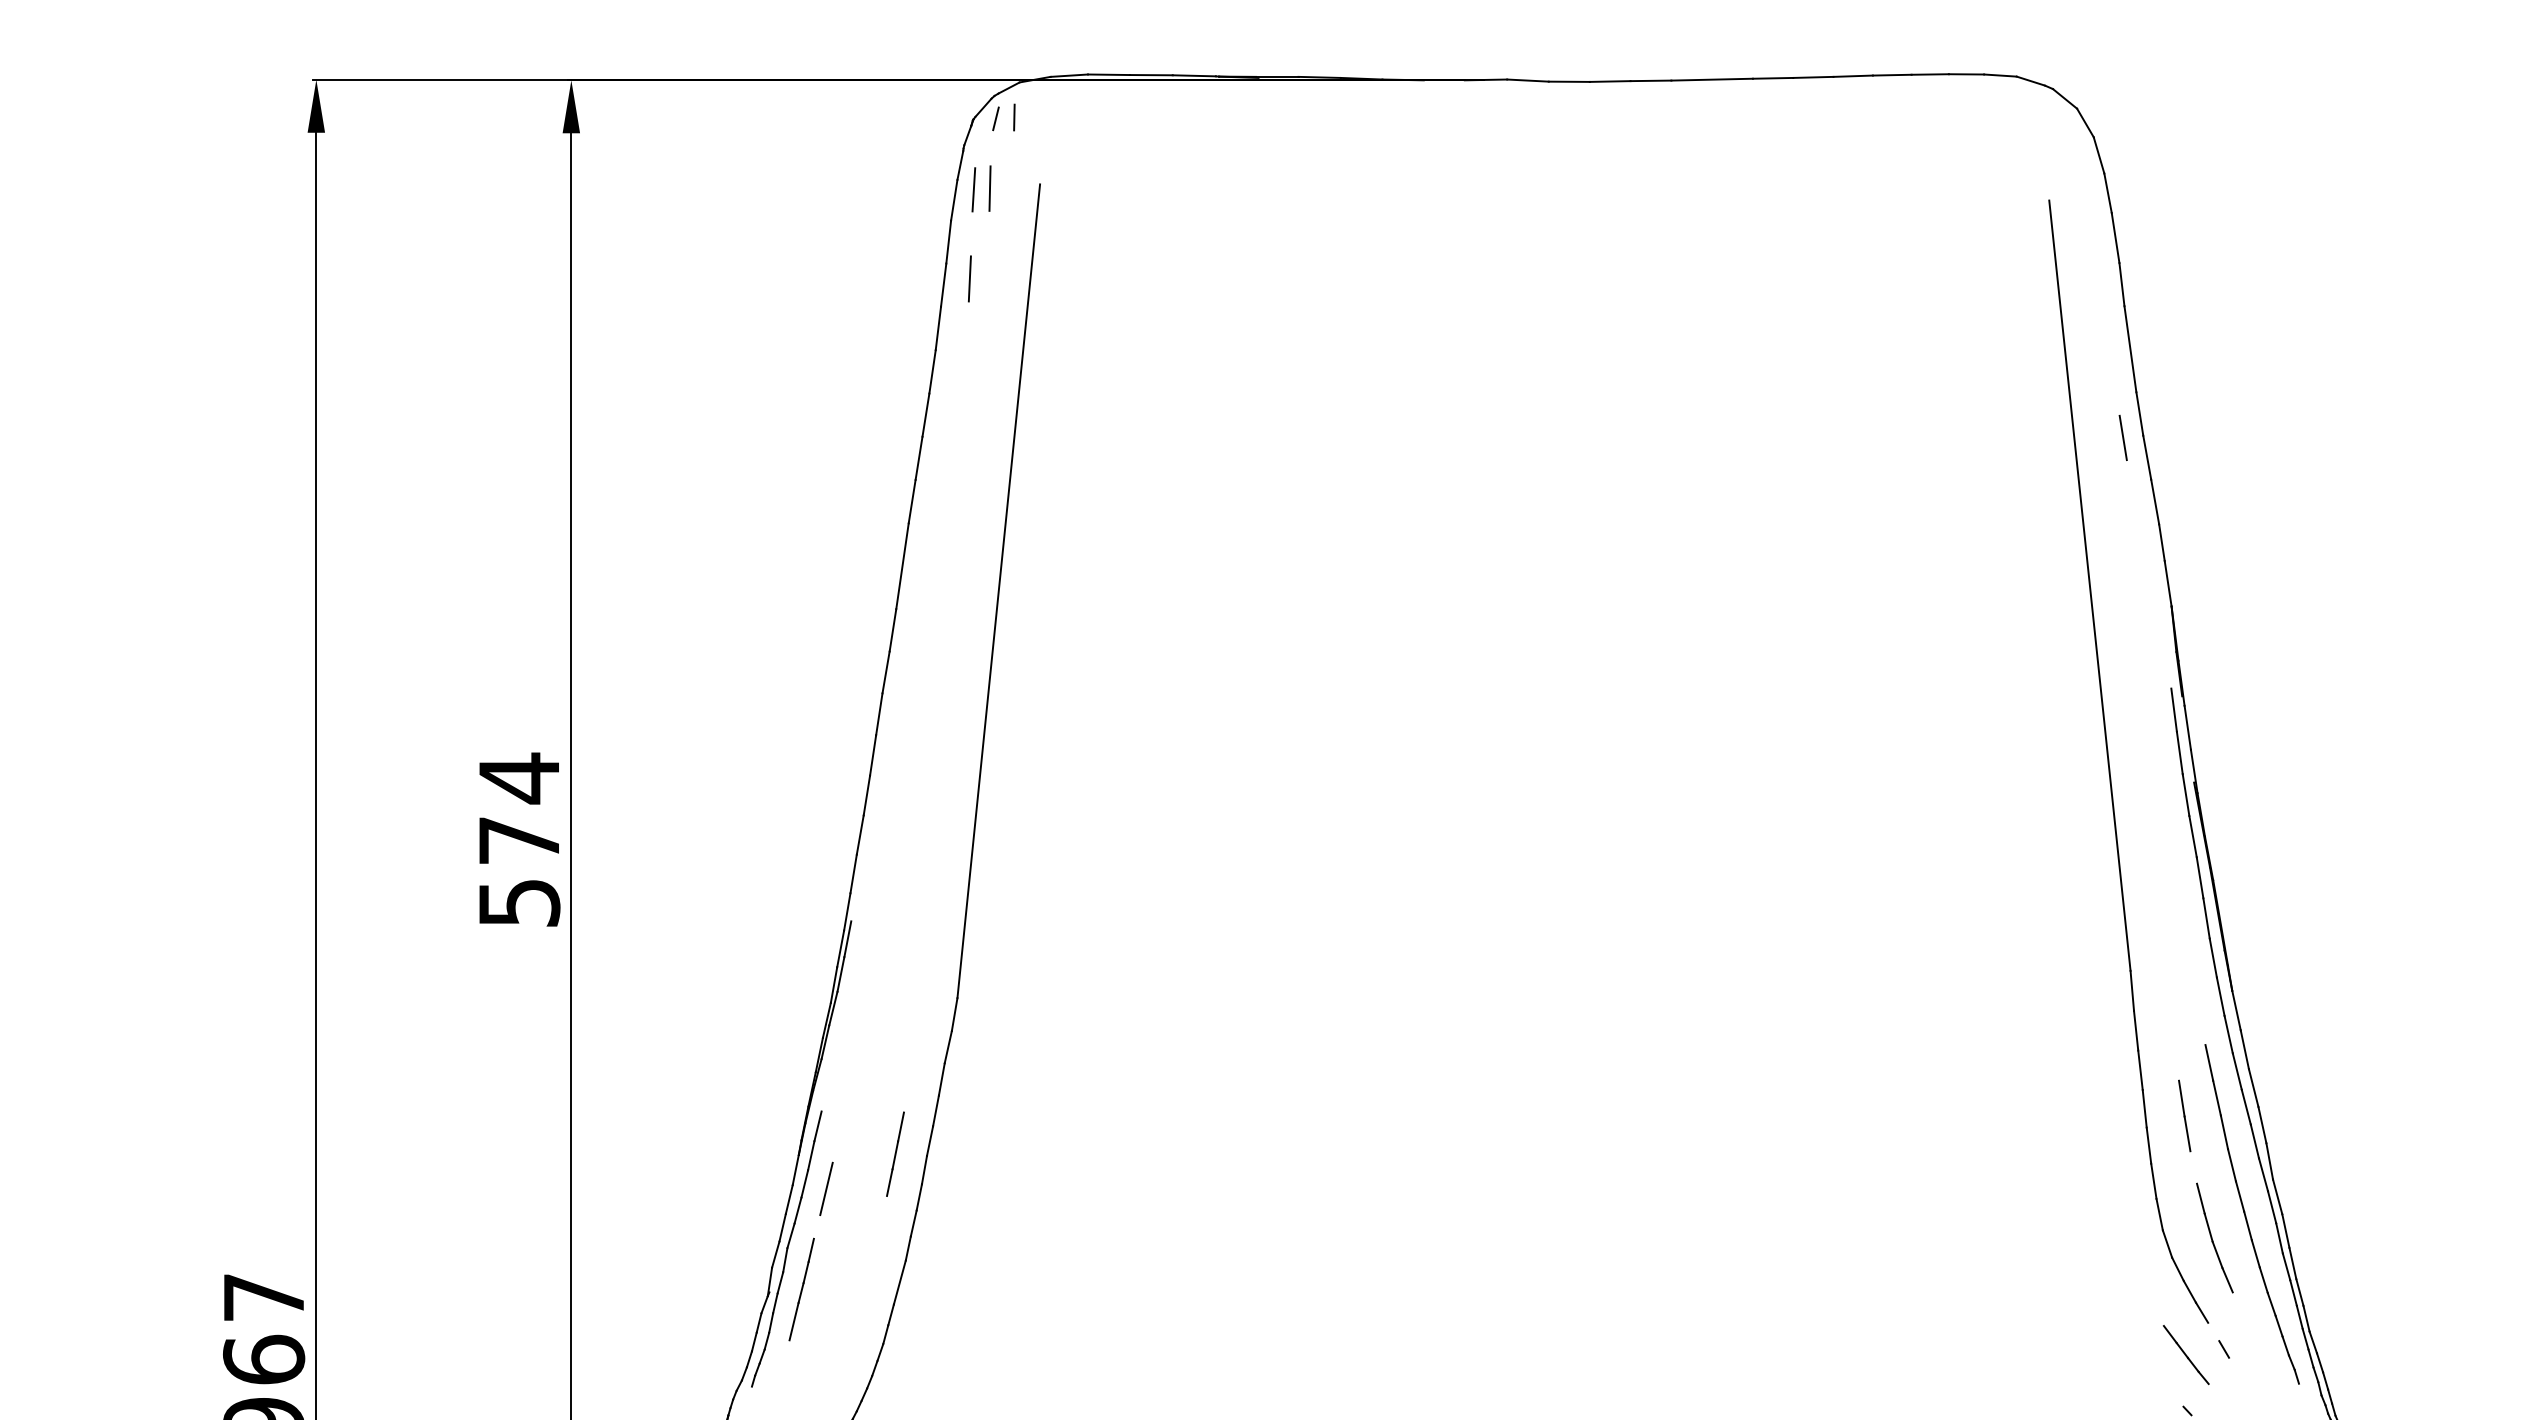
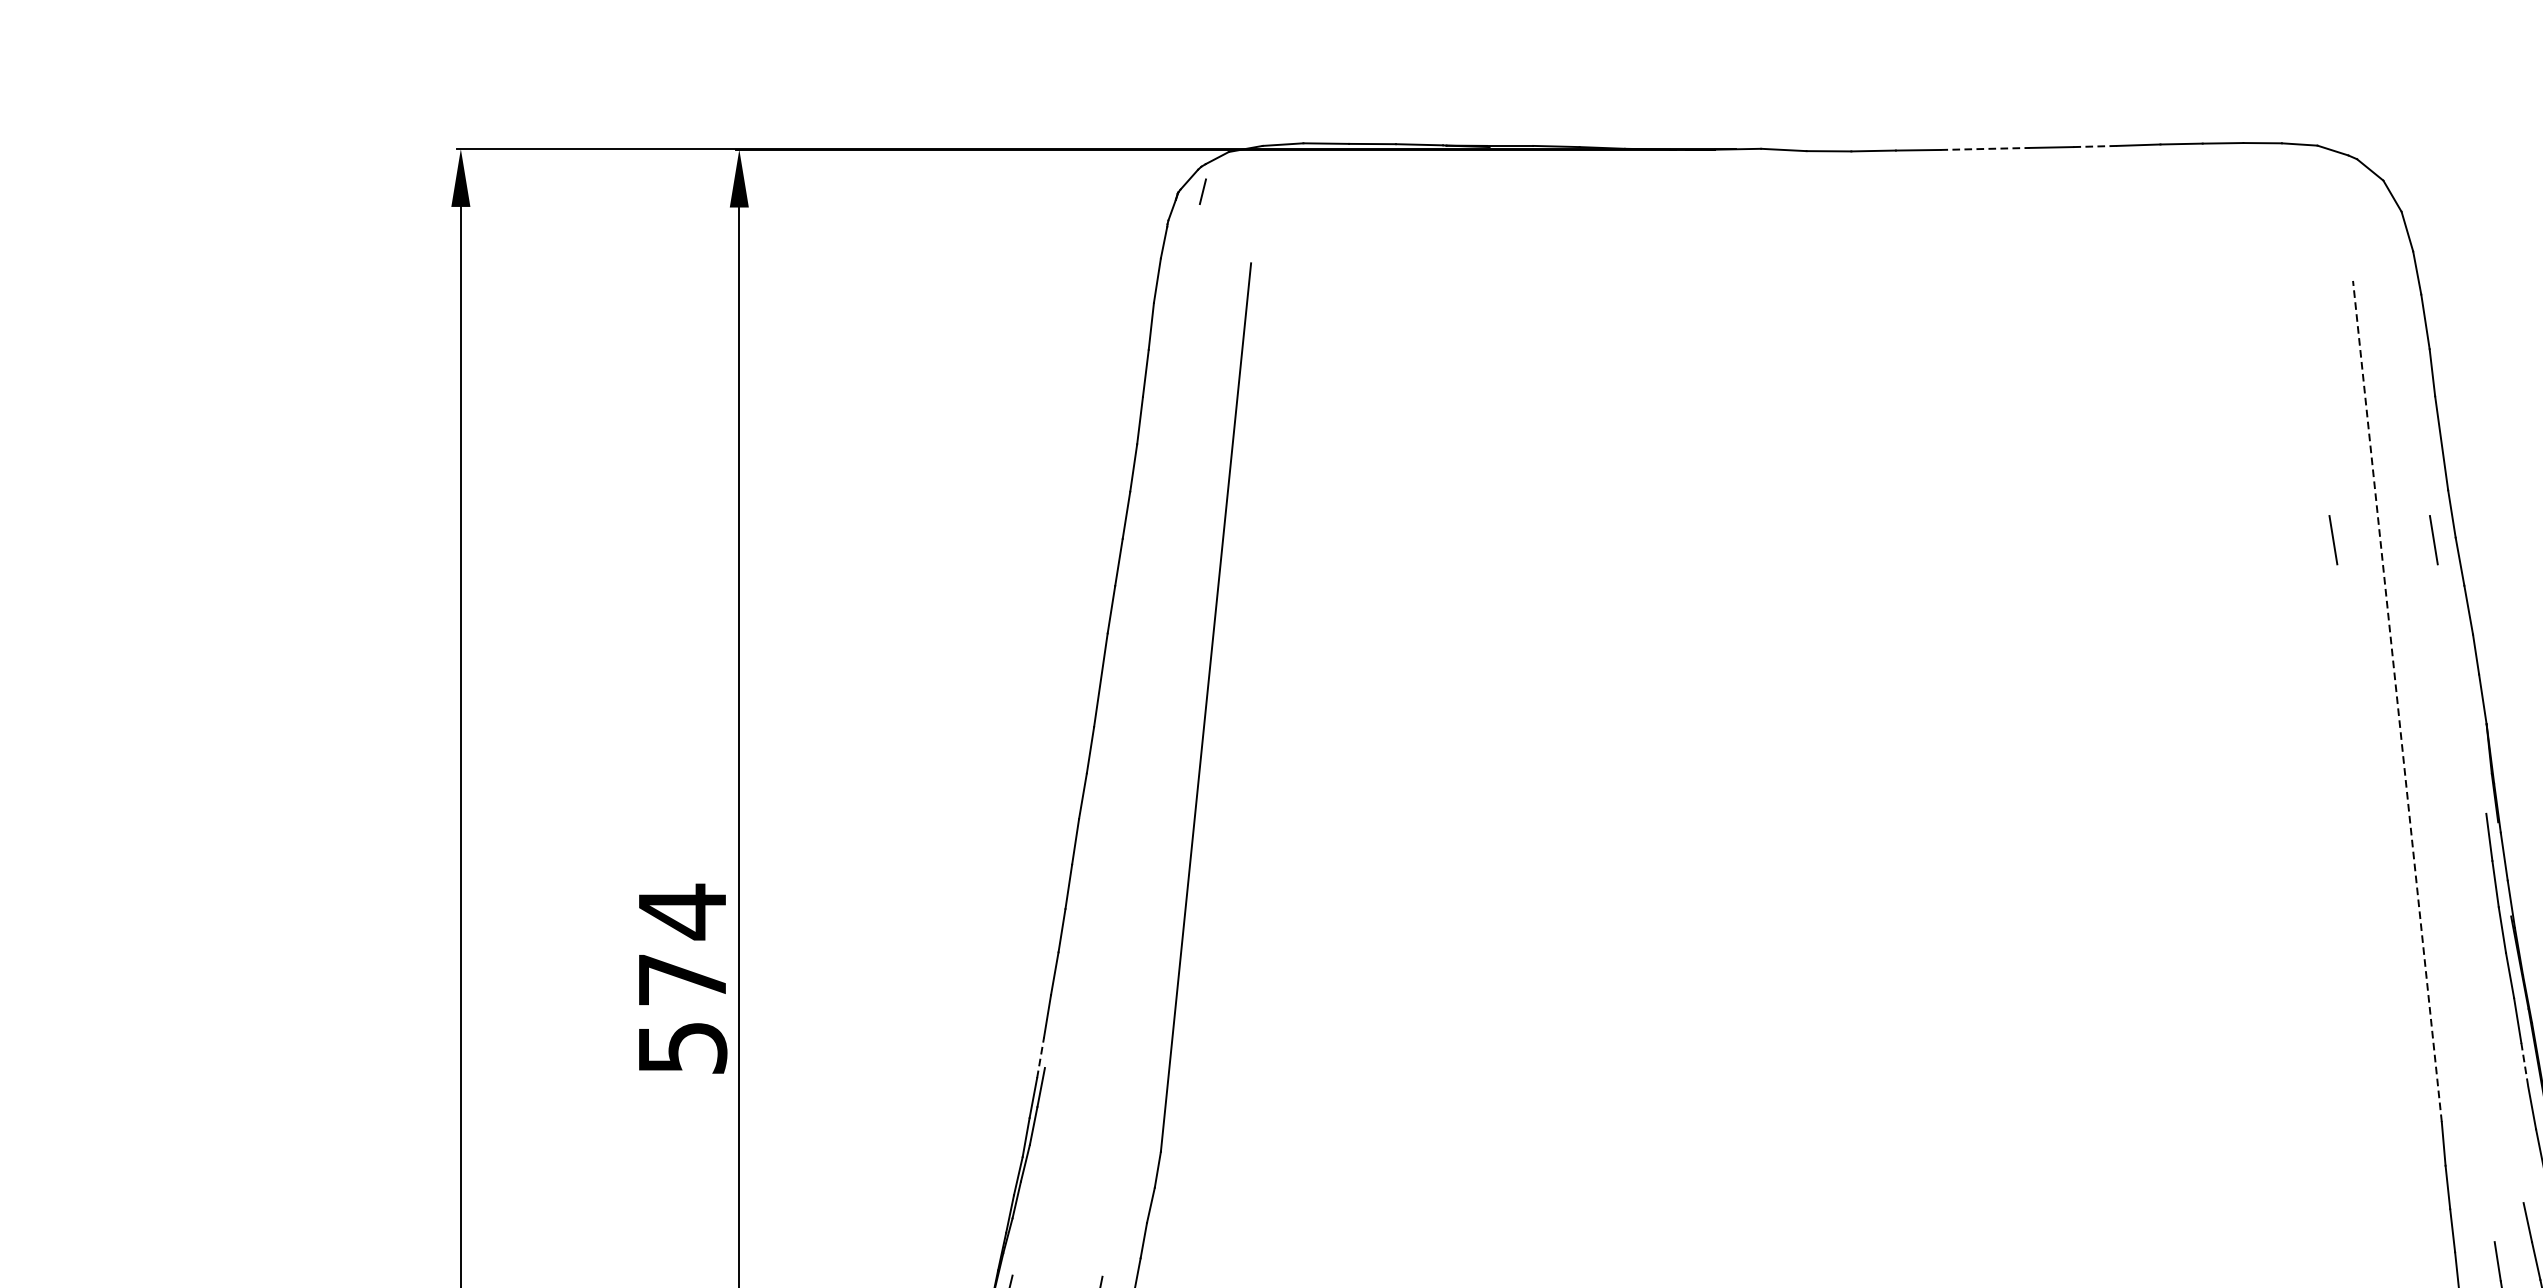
line: (1813, 77) -> (2095, 146), solid -> dashed
line: (1712, 79) -> (1985, 148), solid -> dashed
line: (1014, 117) -> (1223, 190), removed
line: (989, 188) -> (1195, 267), removed
line: (973, 189) -> (1178, 268), removed
line: (969, 278) -> (1174, 366), removed
line: (2030, 437) -> (2332, 539), added
line: (2089, 585) -> (2396, 701), solid -> dashed
line: (847, 911) -> (1040, 1057), solid -> dashed
line: (2206, 918) -> (2524, 1064), solid -> dashed

